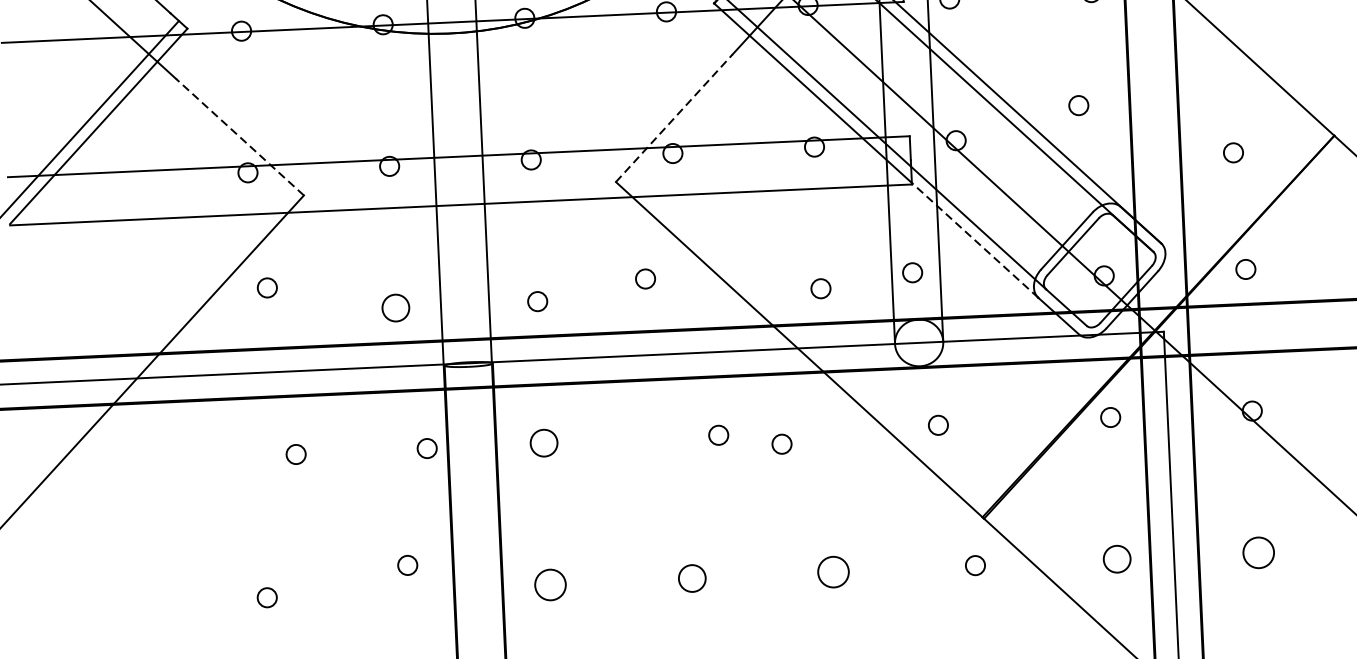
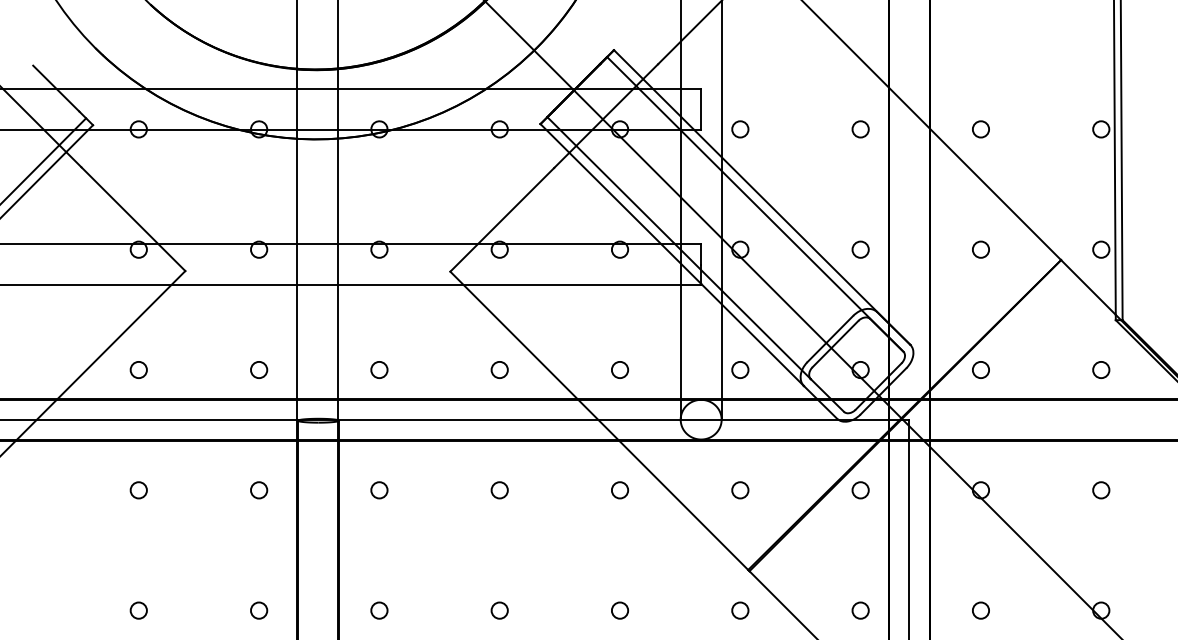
circle: (1078, 105) -> (860, 249), moved
line: (674, 117) -> (502, 219), dashed -> solid
line: (240, 136) -> (133, 218), dashed -> solid
circle: (1232, 152) -> (980, 249), moved
line: (975, 239) -> (752, 334), dashed -> solid
circle: (912, 272) -> (740, 369), moved
circle: (645, 278) -> (499, 369), moved
circle: (266, 287) -> (138, 369), moved
circle: (396, 307) -> (259, 369), size x0.71
circle: (938, 425) -> (740, 490), moved
circle: (718, 435) -> (499, 490), moved
circle: (544, 443) -> (379, 490), size x0.71
circle: (782, 444) -> (620, 490), moved
circle: (427, 448) -> (259, 490), moved
circle: (295, 454) -> (138, 490), moved
circle: (1258, 552) -> (980, 610), size x0.62
circle: (1116, 559) -> (860, 610), size x0.71
circle: (408, 565) -> (259, 610), moved
circle: (834, 571) -> (620, 610), size x0.62
circle: (691, 578) -> (499, 610), size x0.71
circle: (550, 584) -> (379, 610), size x0.62

